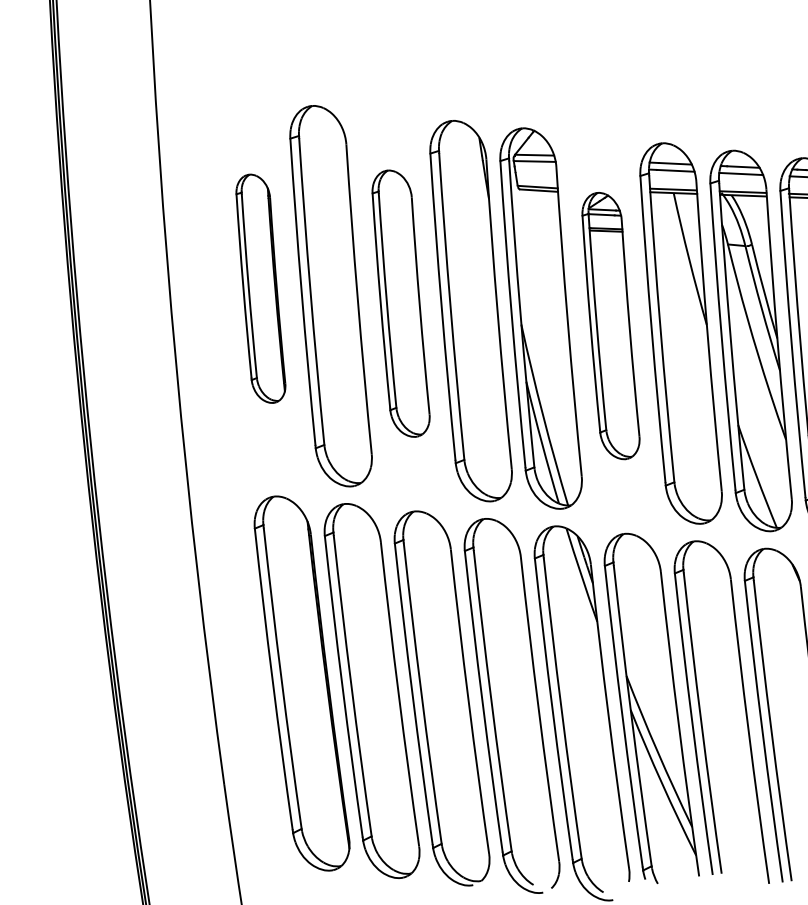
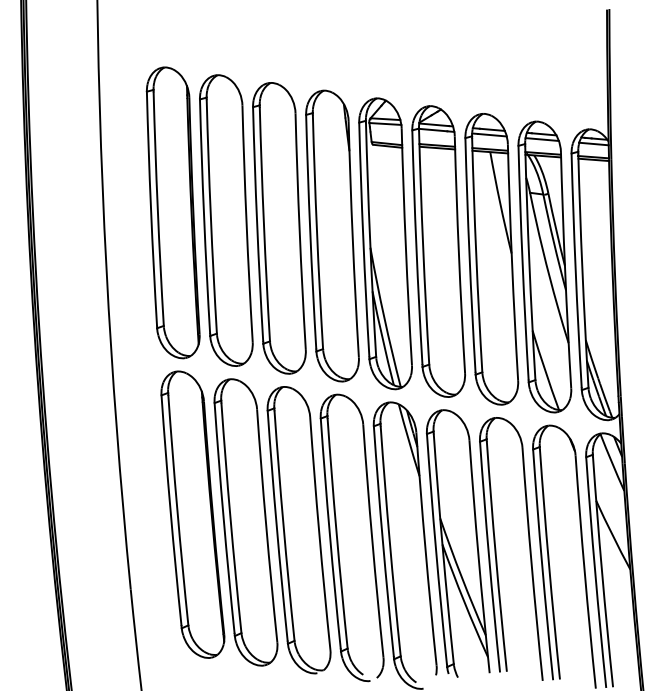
part: (260, 288) -> (172, 212), size x1.67
part: (401, 303) -> (279, 228), size x1.43
part: (610, 326) -> (438, 251), size x1.43

